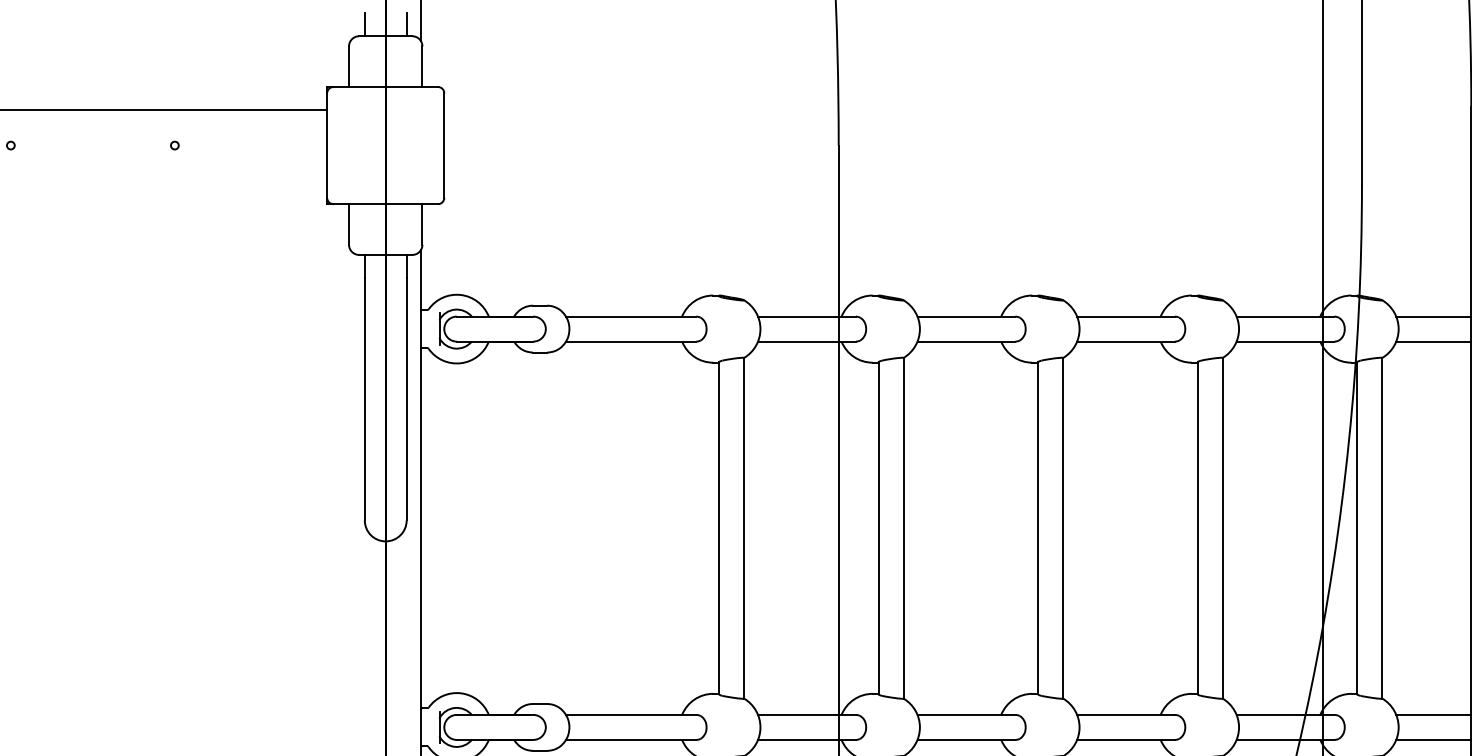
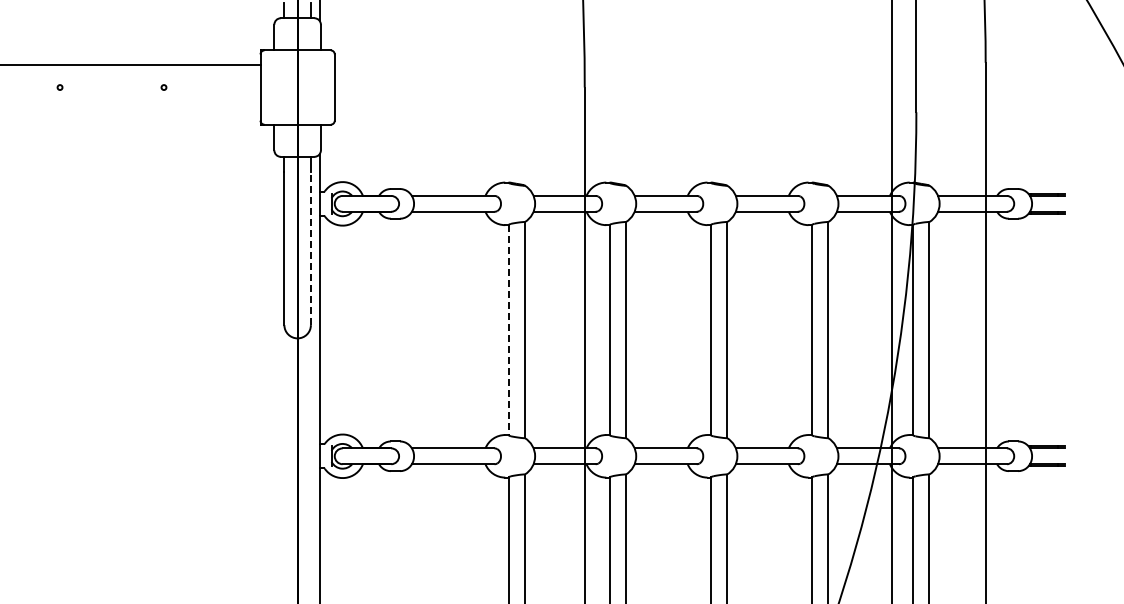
line: (406, 399) -> (310, 248), solid -> dashed
line: (718, 528) -> (508, 330), solid -> dashed

